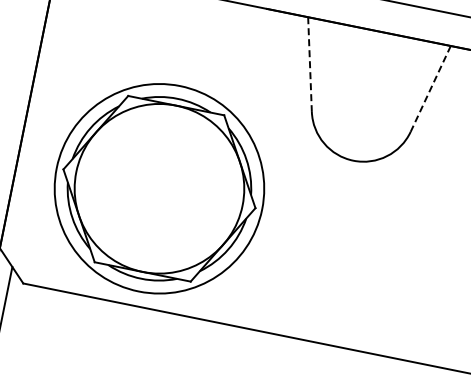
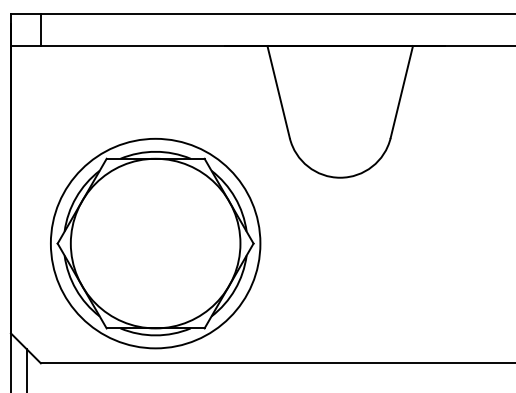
line: (309, 64) -> (278, 92), dashed -> solid
line: (430, 89) -> (401, 92), dashed -> solid

